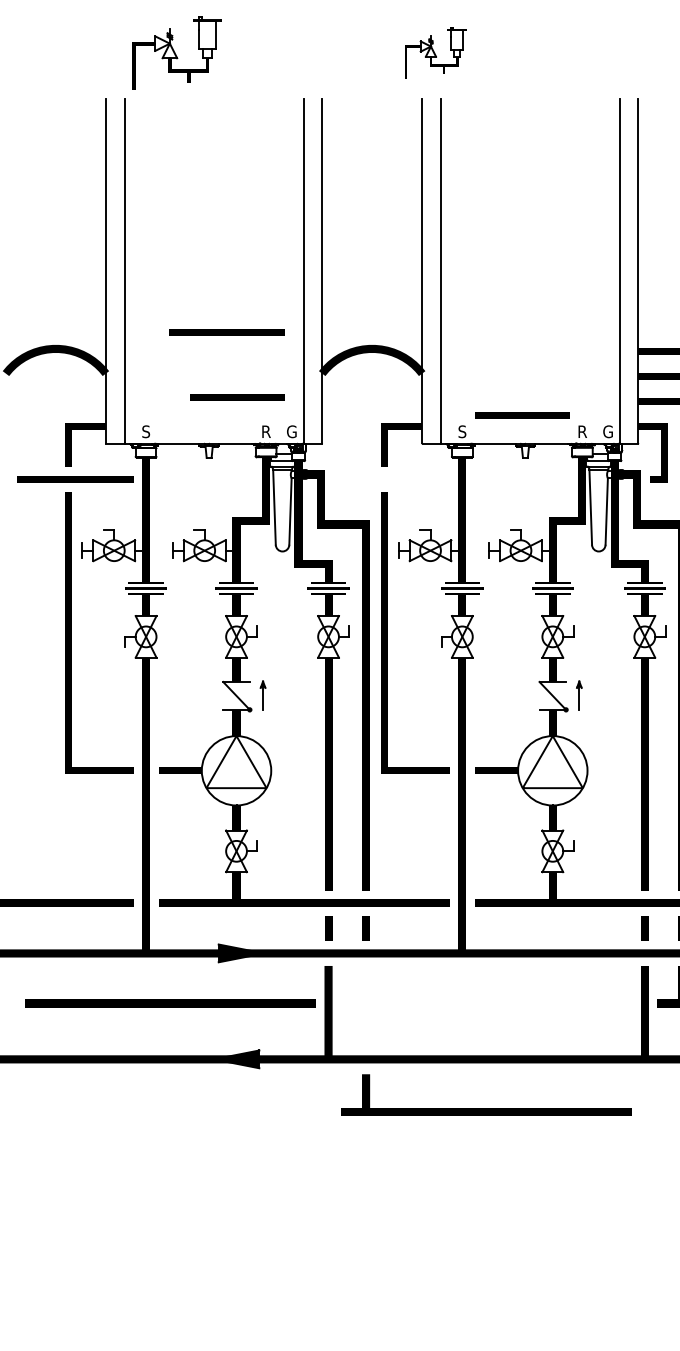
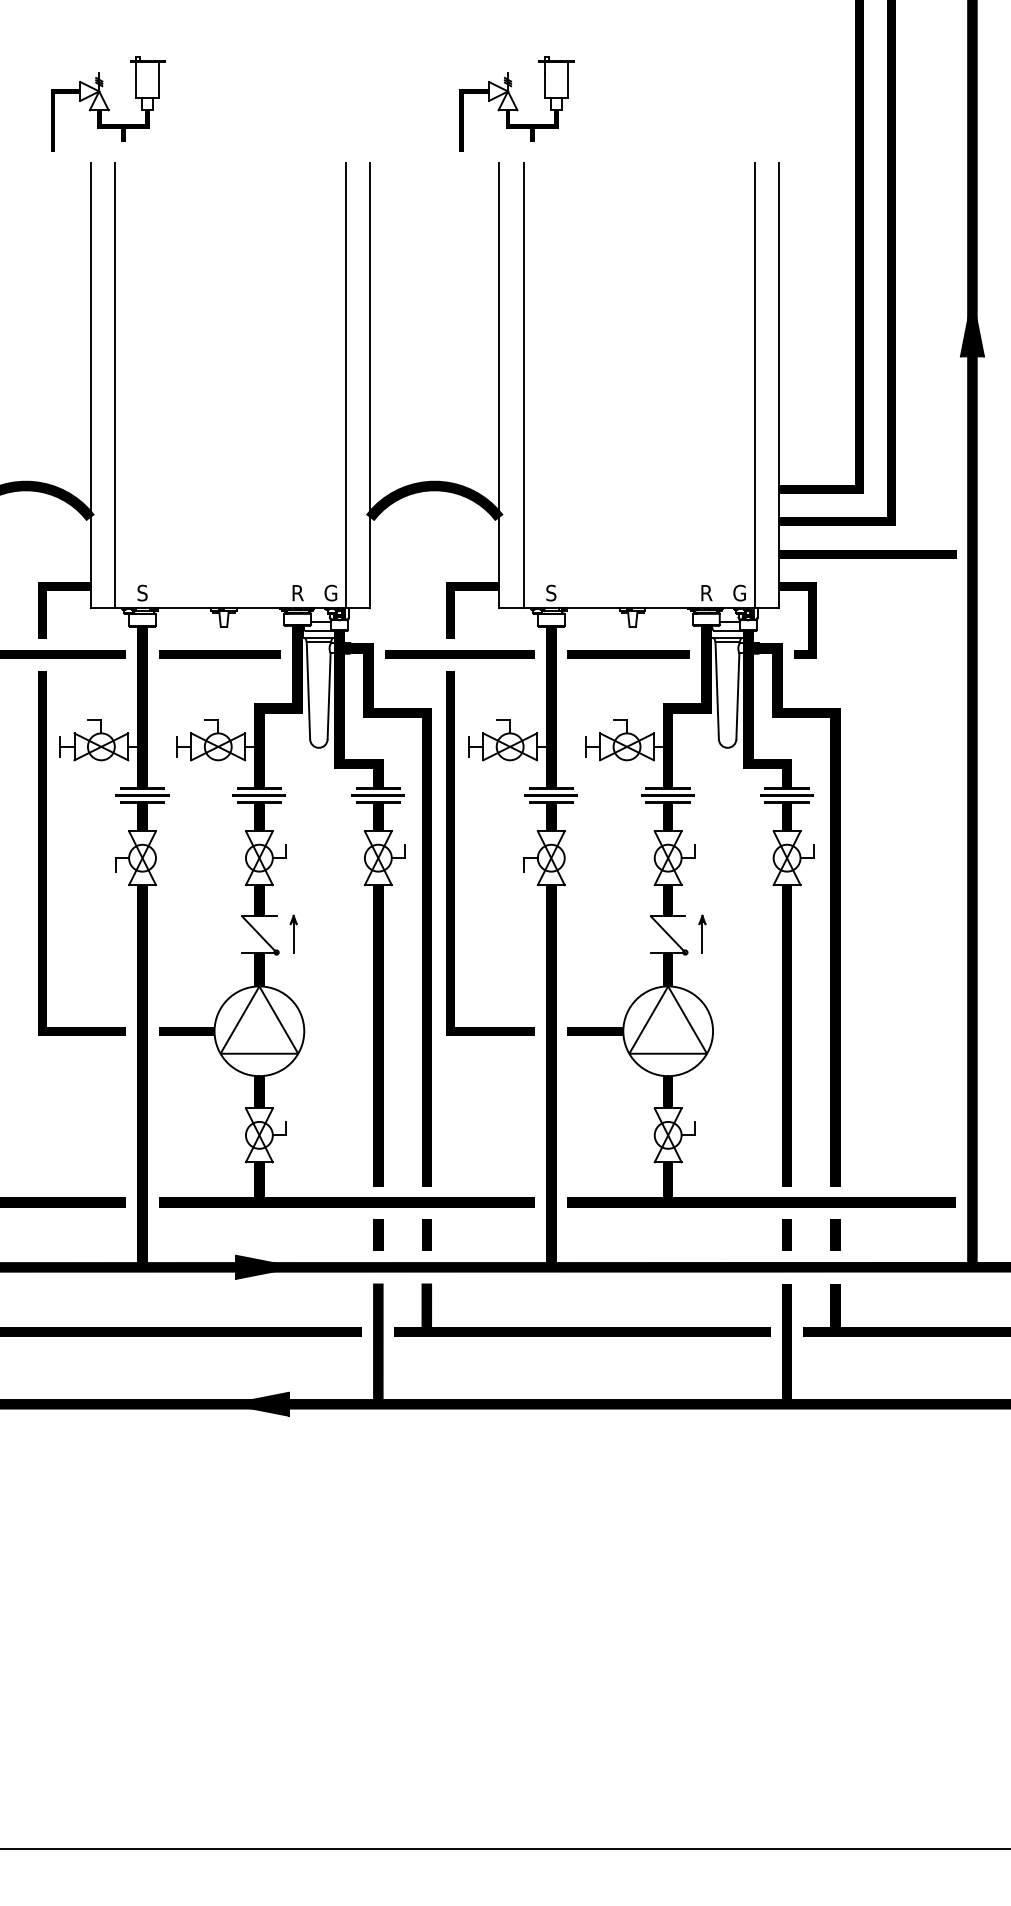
part: (177, 52) -> (108, 103), moved
part: (435, 52) -> (516, 103), size x1.43
line: (226, 332) -> (459, 654), moved
line: (237, 397) -> (219, 654), moved
line: (522, 415) -> (628, 654), moved
part: (486, 1108) -> (582, 1327), moved

